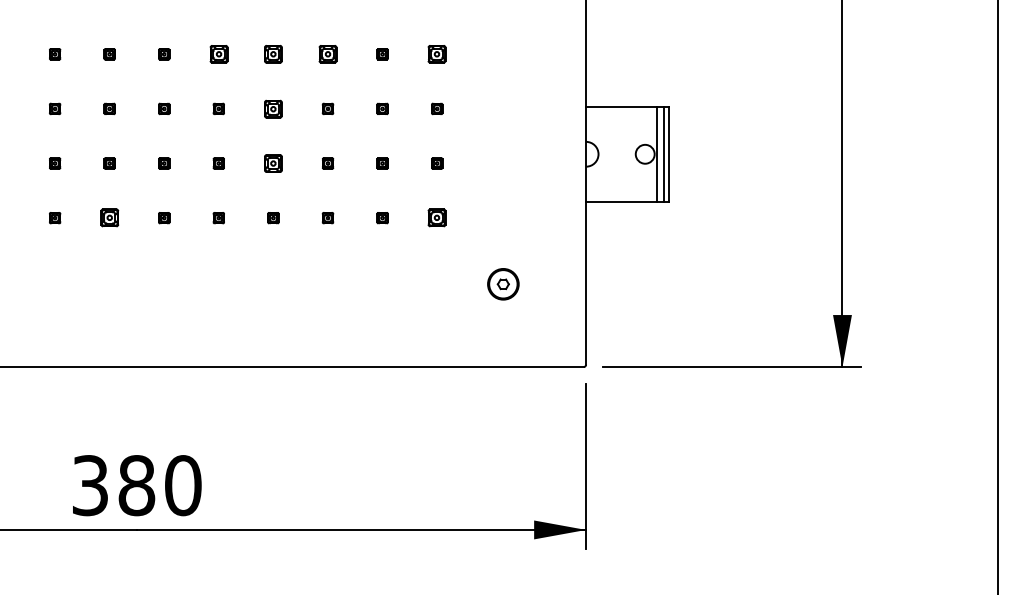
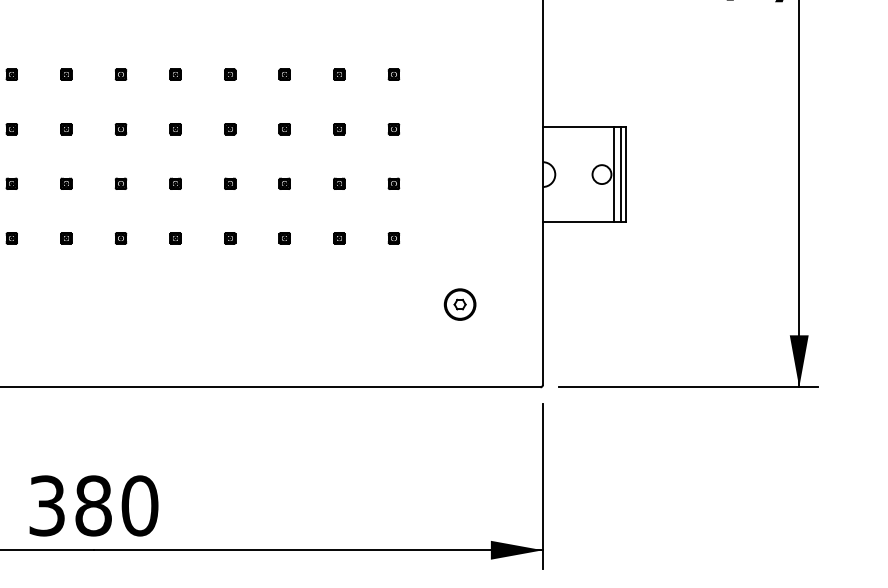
part: (218, 54) -> (175, 74), size x0.62
part: (273, 54) -> (230, 74), size x0.62
part: (327, 54) -> (284, 74), size x0.62
part: (437, 54) -> (394, 74), size x0.62
part: (273, 108) -> (230, 128), size x0.62
part: (273, 163) -> (230, 183), size x0.62
part: (109, 218) -> (66, 238), size x0.62
part: (437, 218) -> (394, 238), size x0.62

